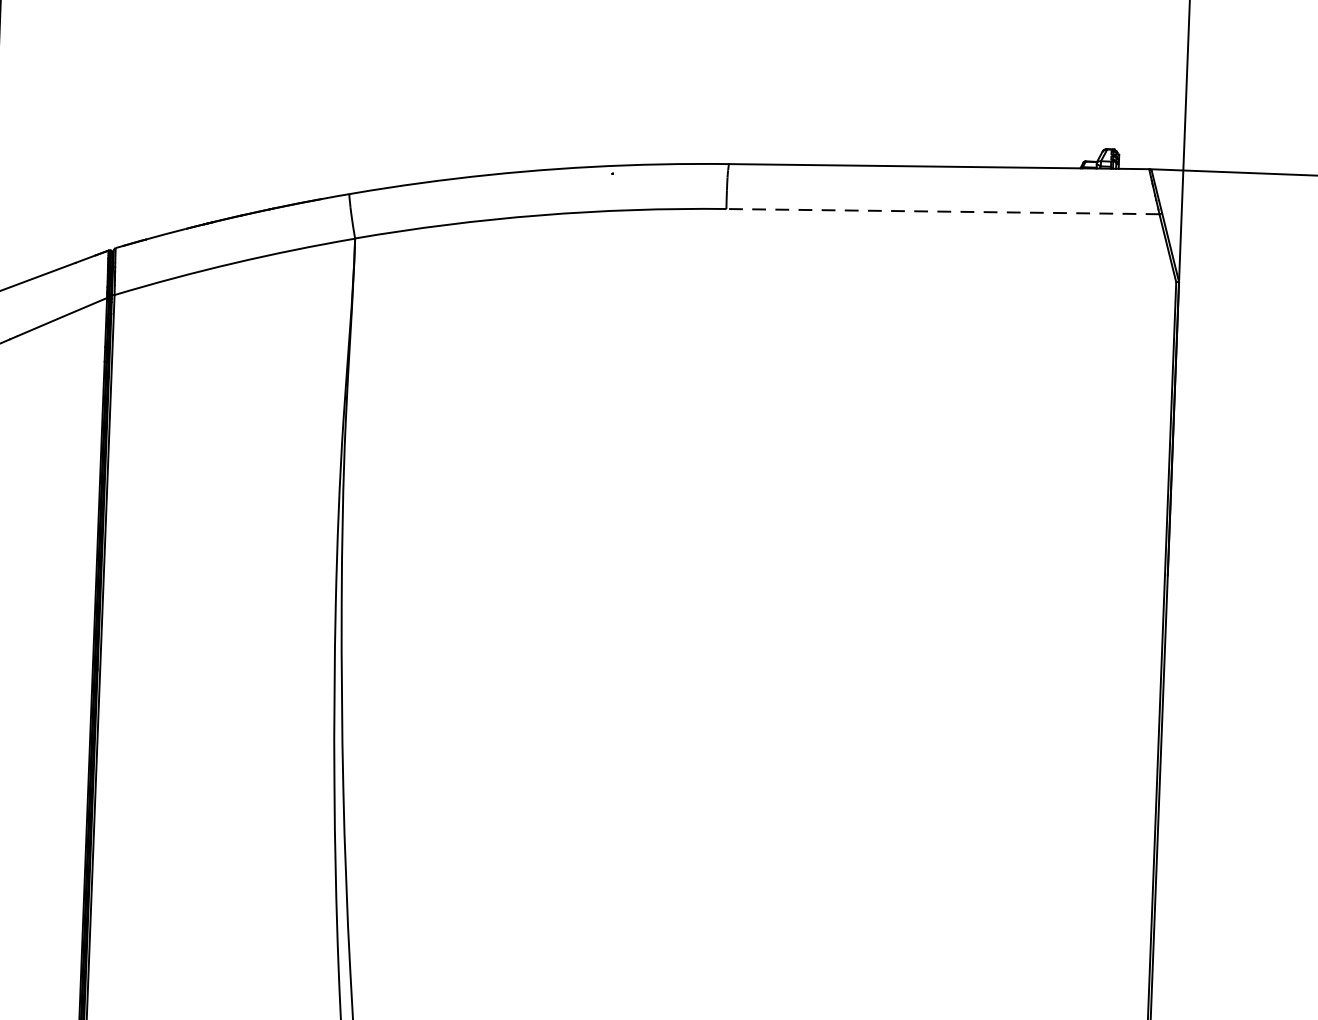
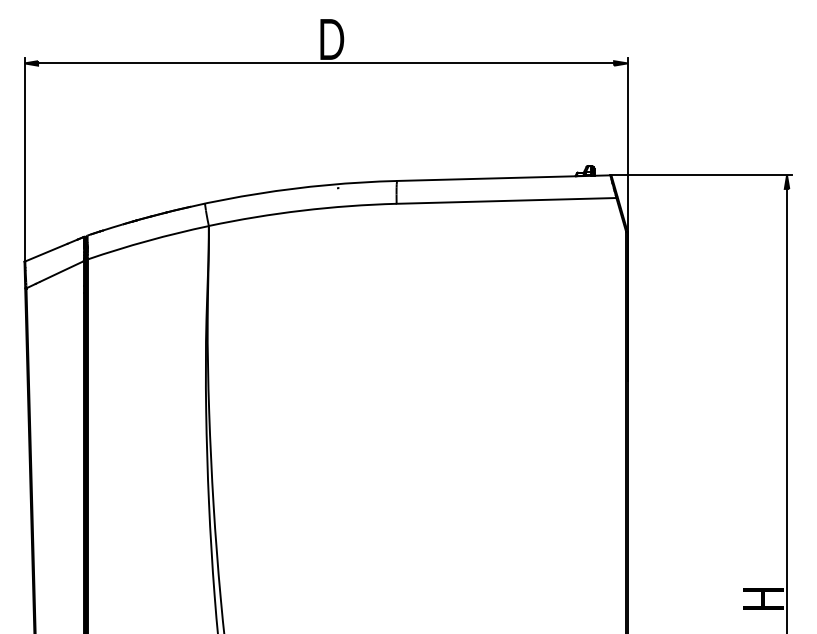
line: (942, 210) -> (506, 200), dashed -> solid

